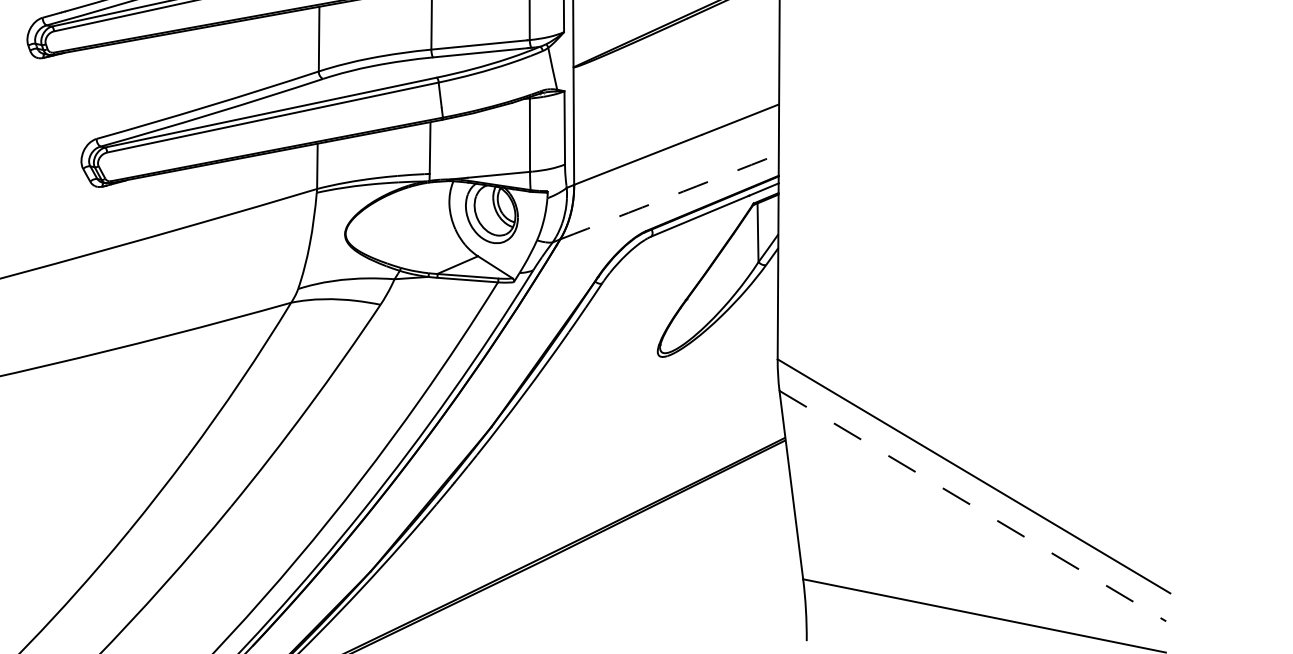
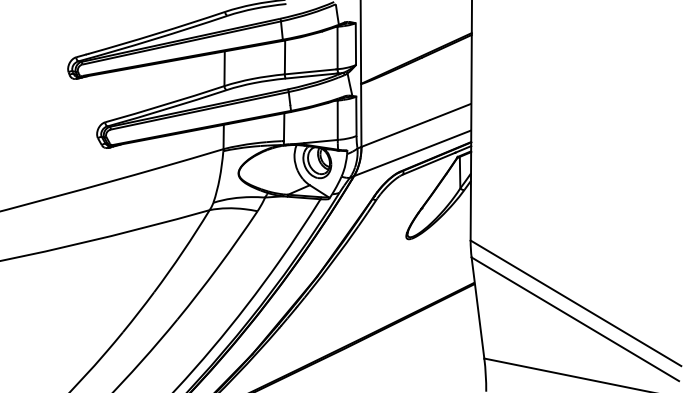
arc: (669, 197) -> (412, 153), dashed -> solid
line: (973, 506) -> (575, 319), dashed -> solid

